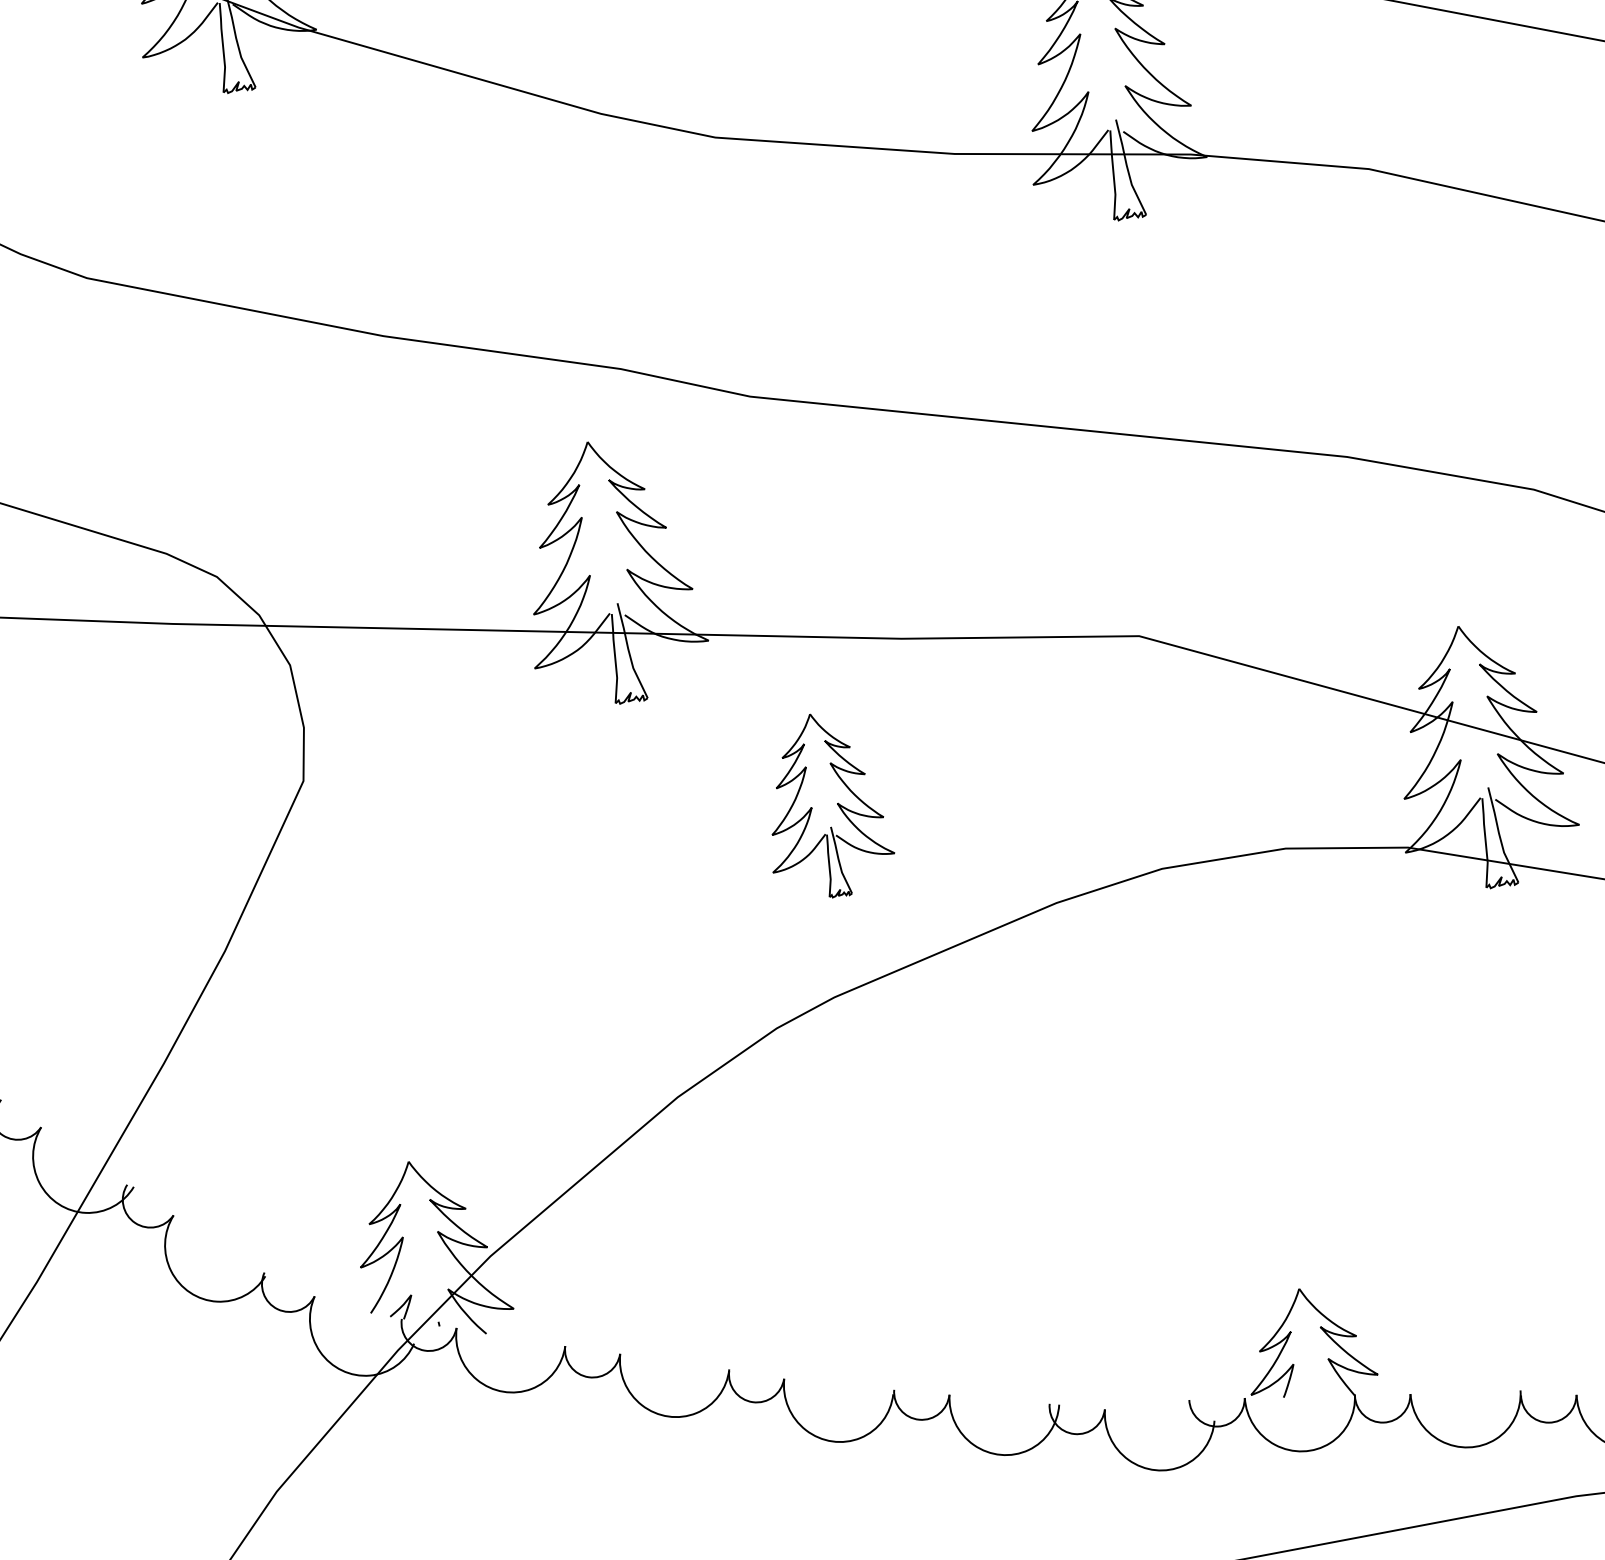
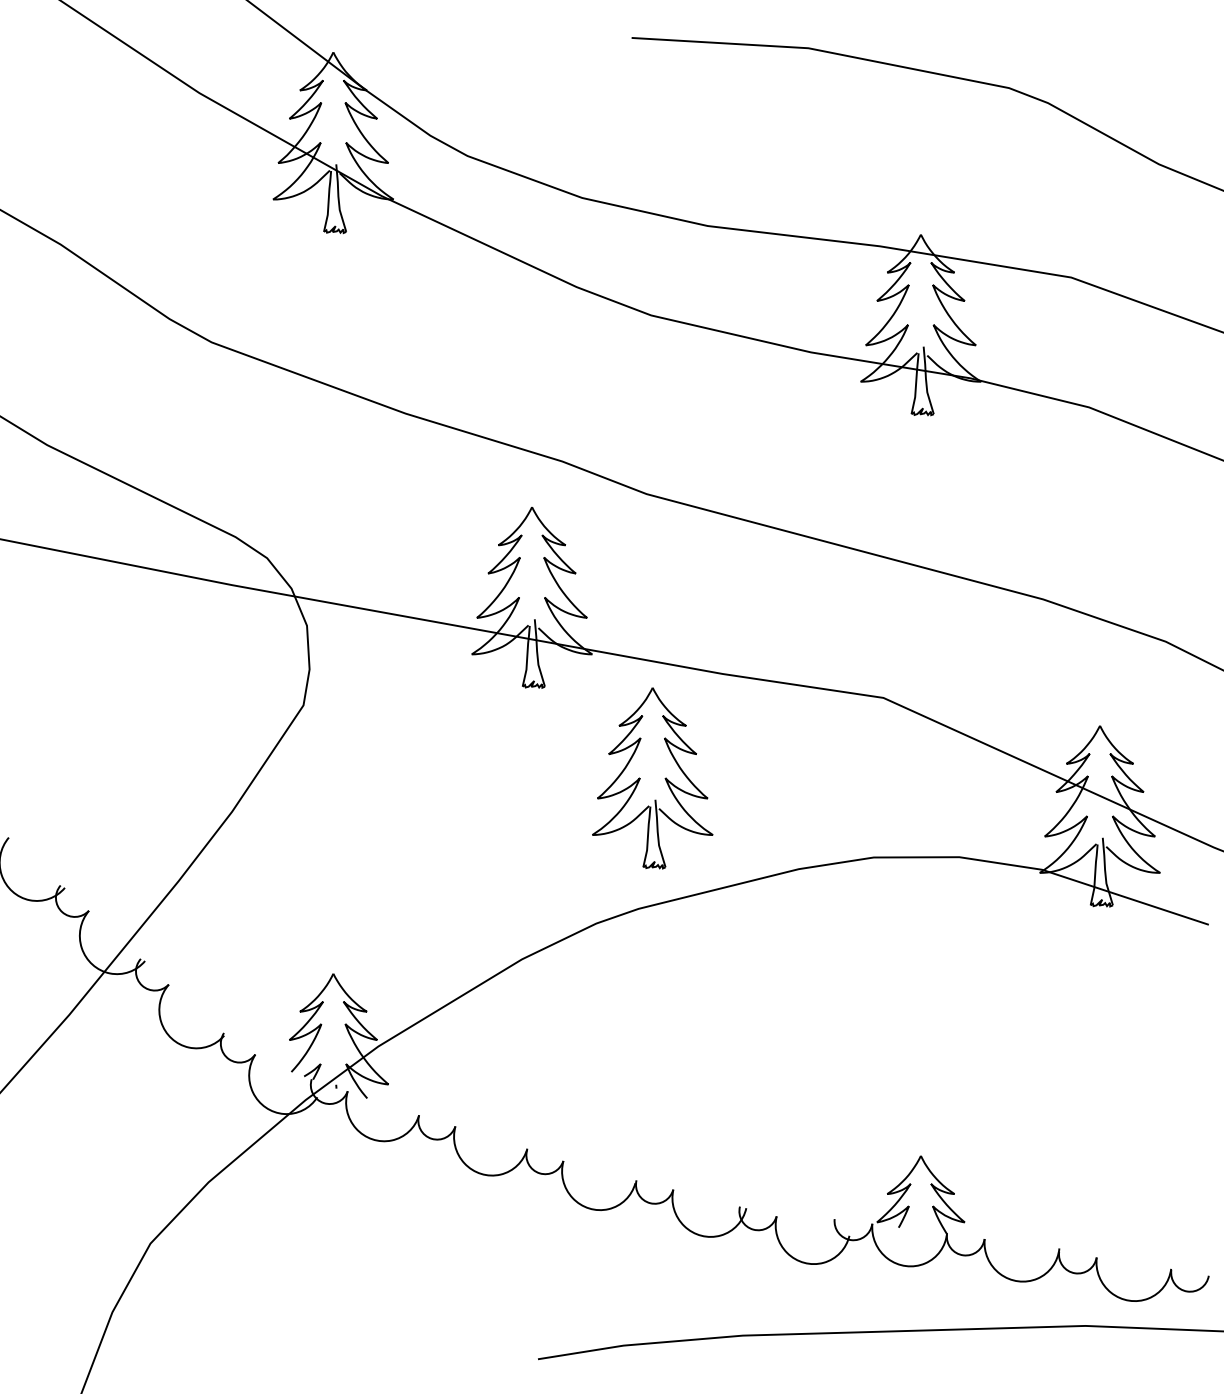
part: (824, 805) -> (652, 778), size x1.43

